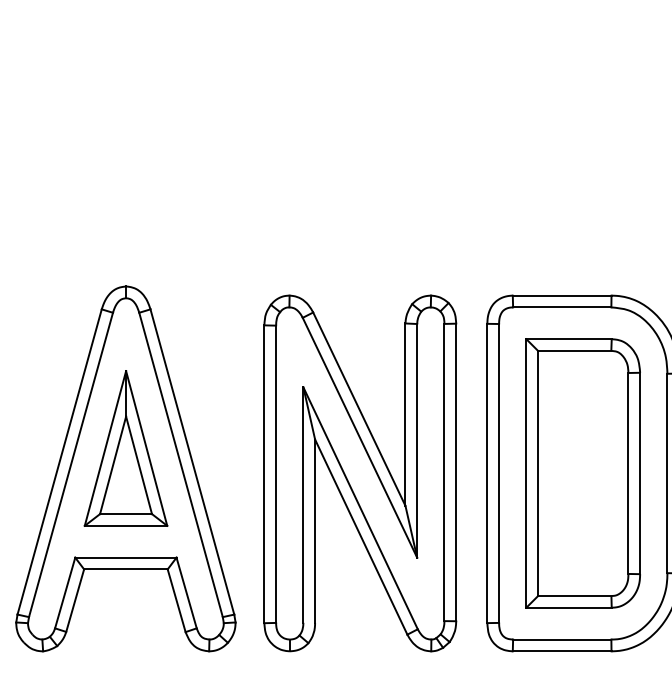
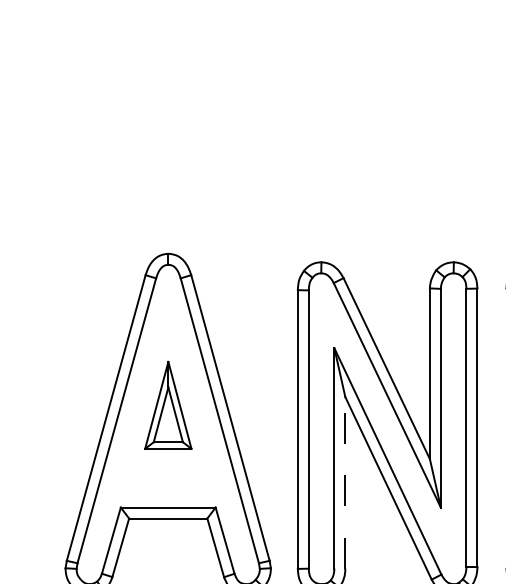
part: (125, 448) -> (167, 405), size x0.6
line: (315, 531) -> (345, 483), solid -> dashed

